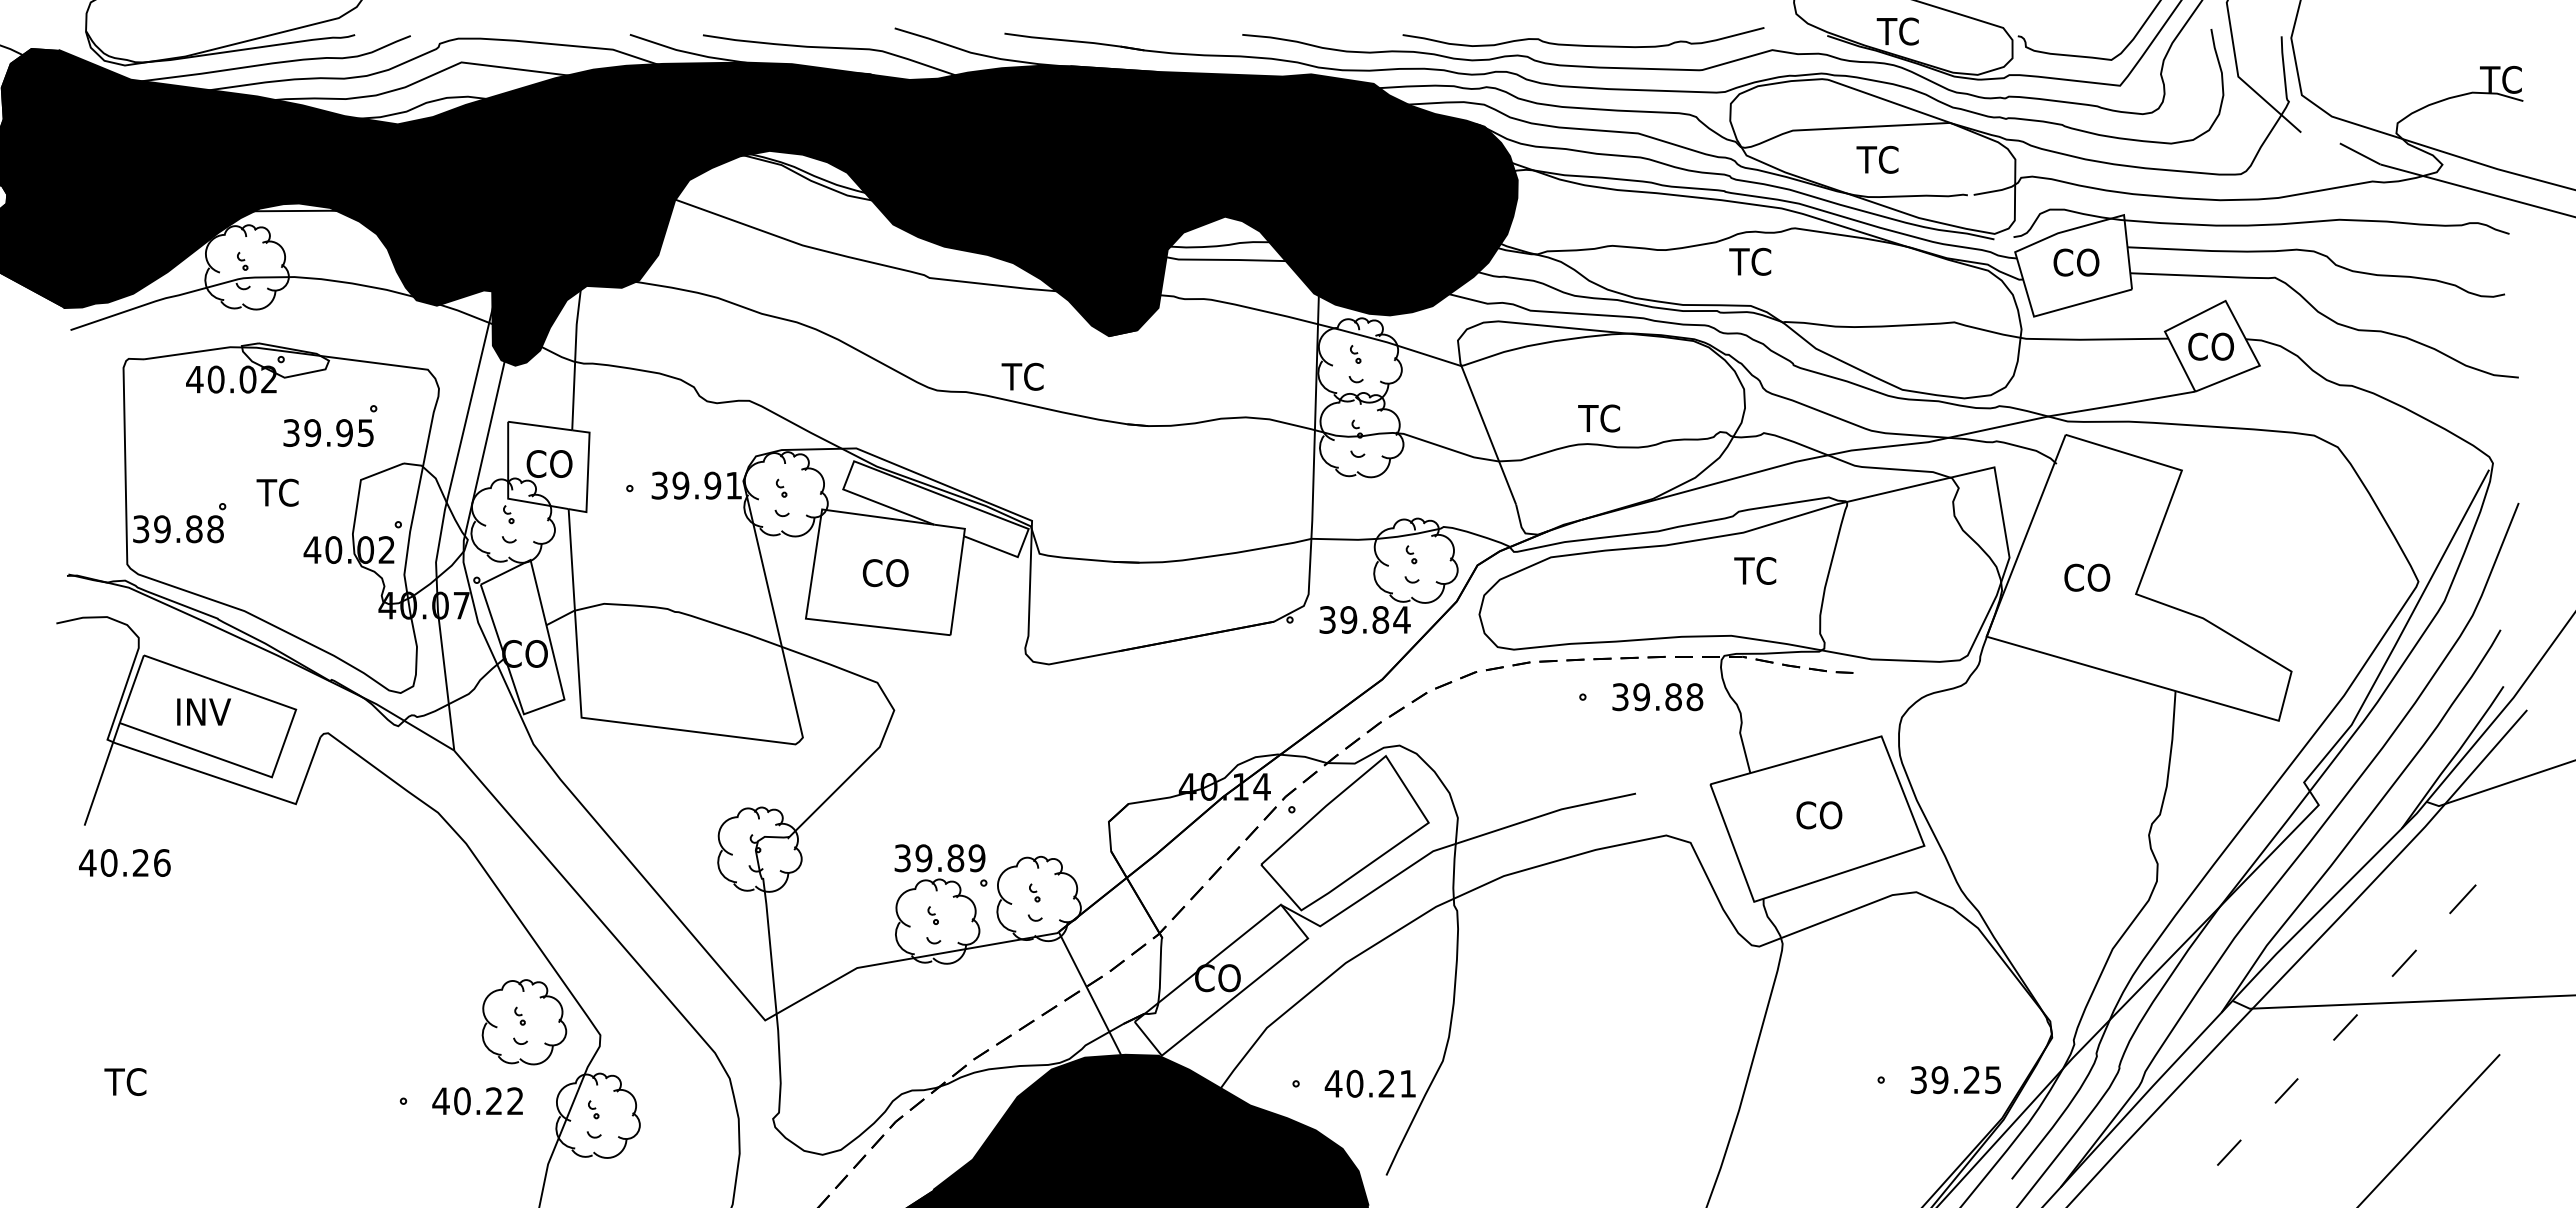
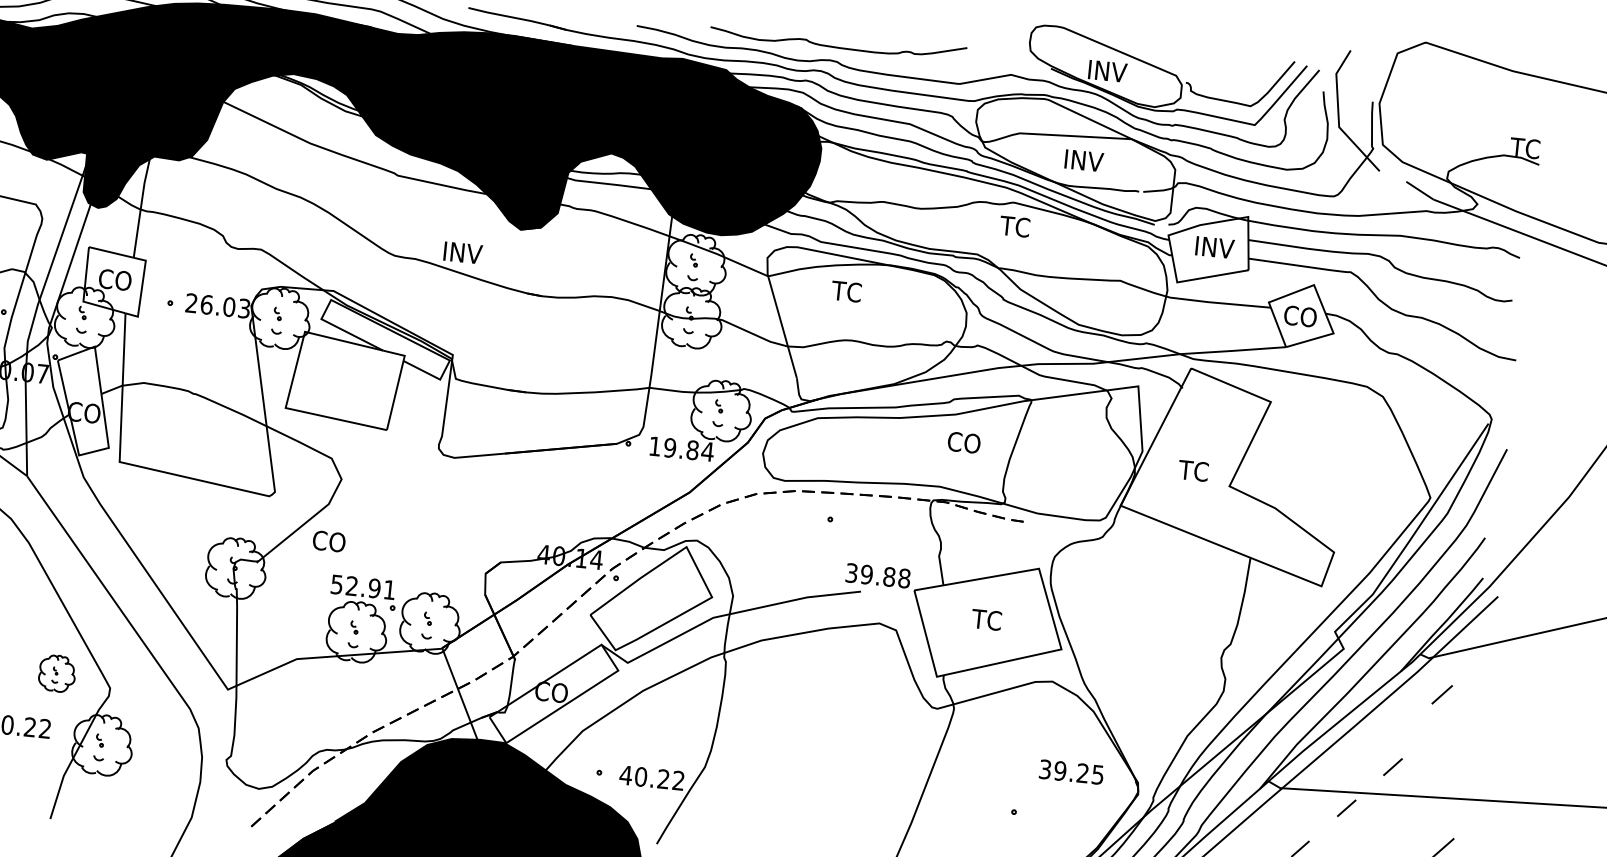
text: (1905, 31) -> (1106, 71), TC -> INV
curve: (1582, 44) -> (837, 46), moved
text: (1884, 159) -> (1082, 160), TC -> INV
text: (1750, 261) -> (1015, 226), moved
text: (2080, 262) -> (1214, 247), CO -> INV
text: (1029, 376) -> (461, 252), TC -> INV
text: (1598, 418) -> (846, 291), moved
text: (696, 485) -> (217, 305), 39.91 -> 26.03
text: (1757, 570) -> (963, 442), TC -> CO
text: (885, 573) -> (329, 541), moved
text: (2086, 577) -> (1195, 470), CO -> TC
text: (1327, 619) -> (655, 446), 39.84 -> 19.84
text: (1657, 697) -> (877, 576), moved
text: (1818, 815) -> (988, 620), CO -> TC
text: (940, 858) -> (363, 587), 39.89 -> 52.91
line: (2462, 899) -> (1441, 694), moved
part: (524, 1022) -> (57, 673), size x0.6
text: (1955, 1080) -> (1071, 772), moved
text: (1407, 1083) -> (678, 780), 40.21 -> 40.22

